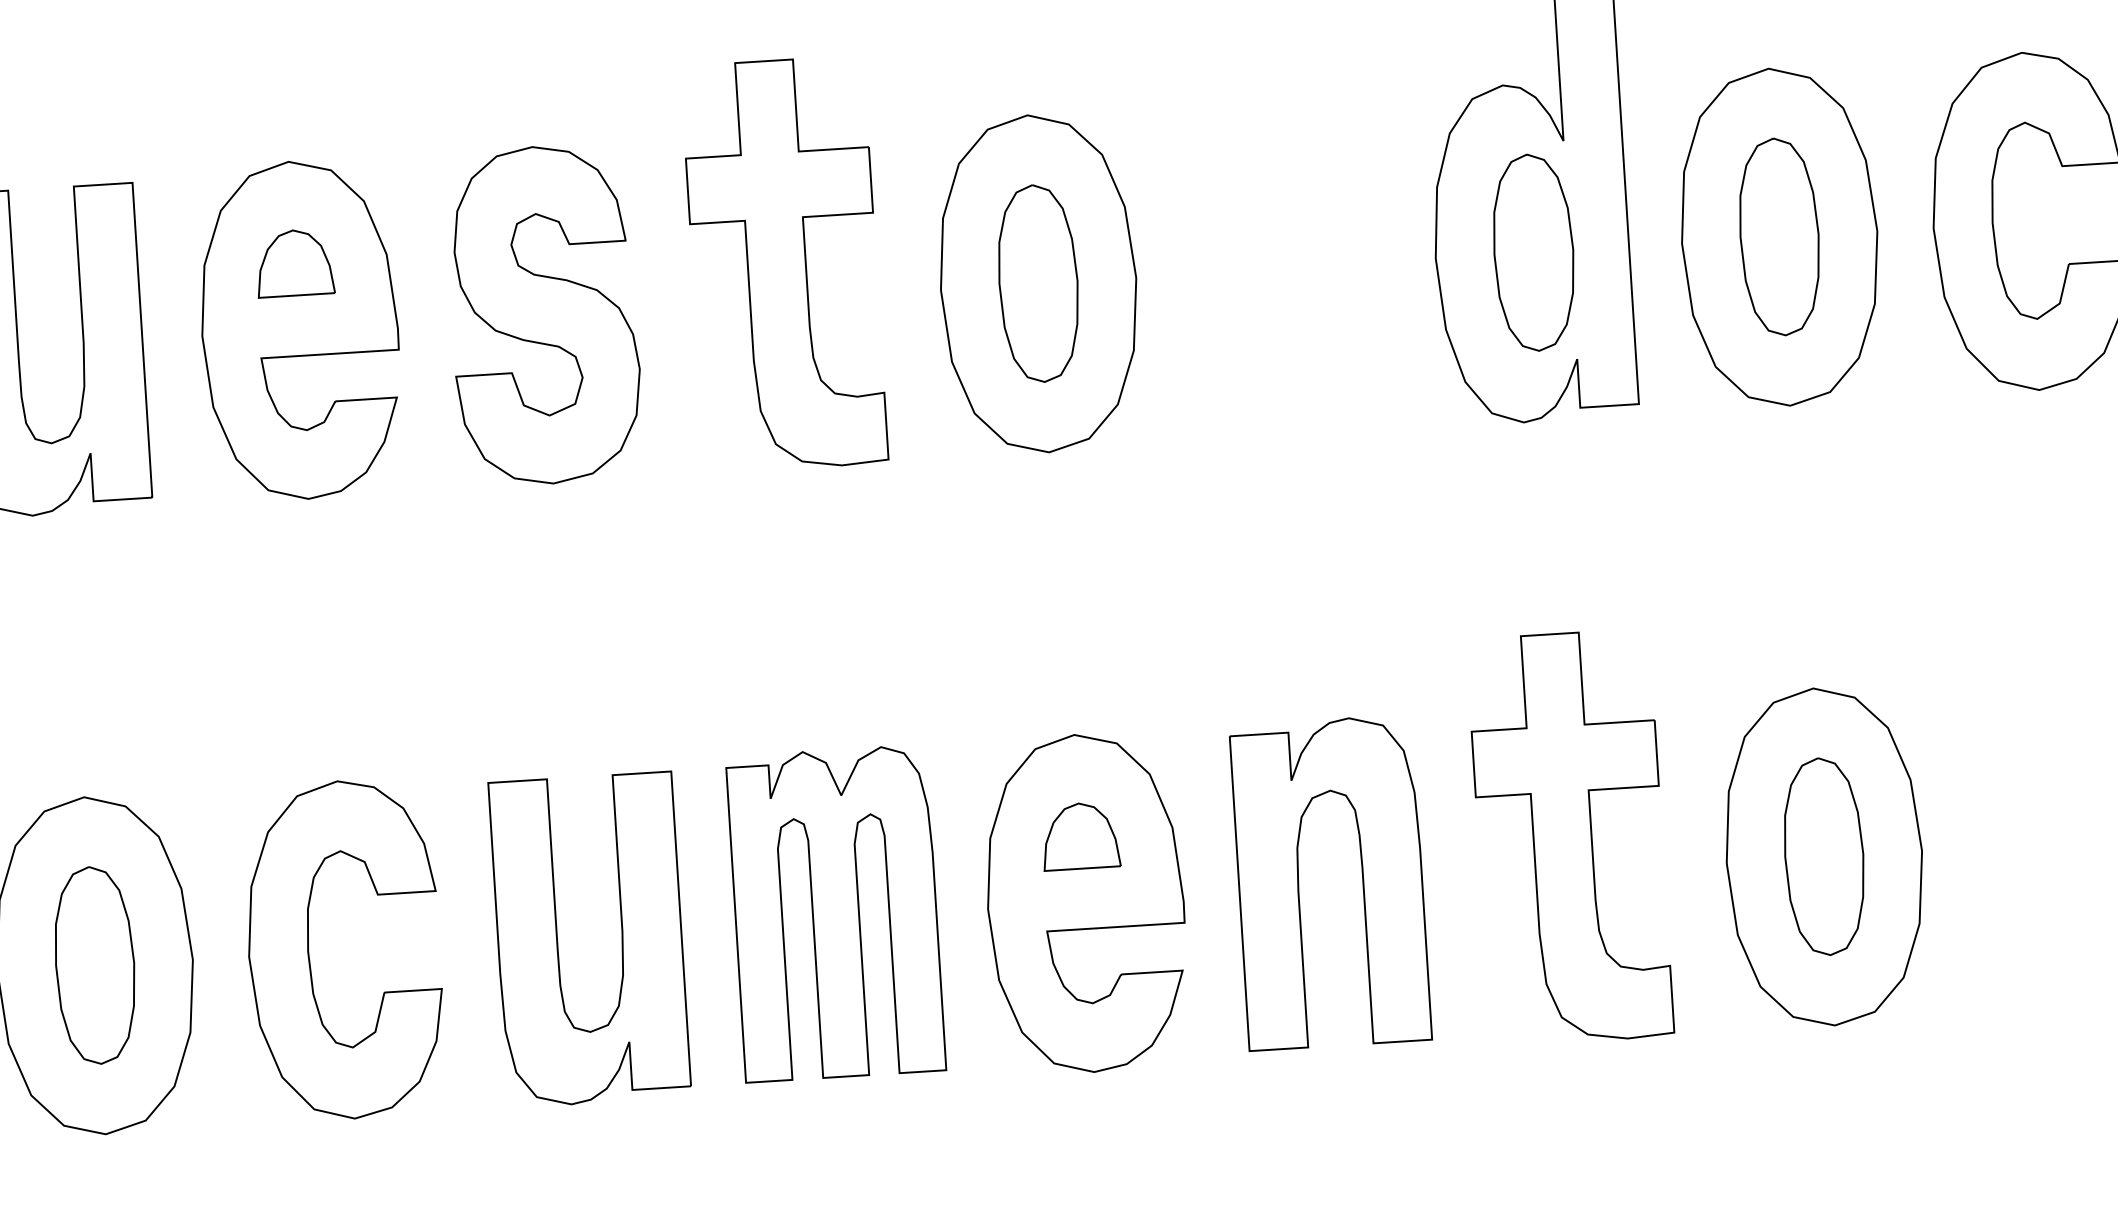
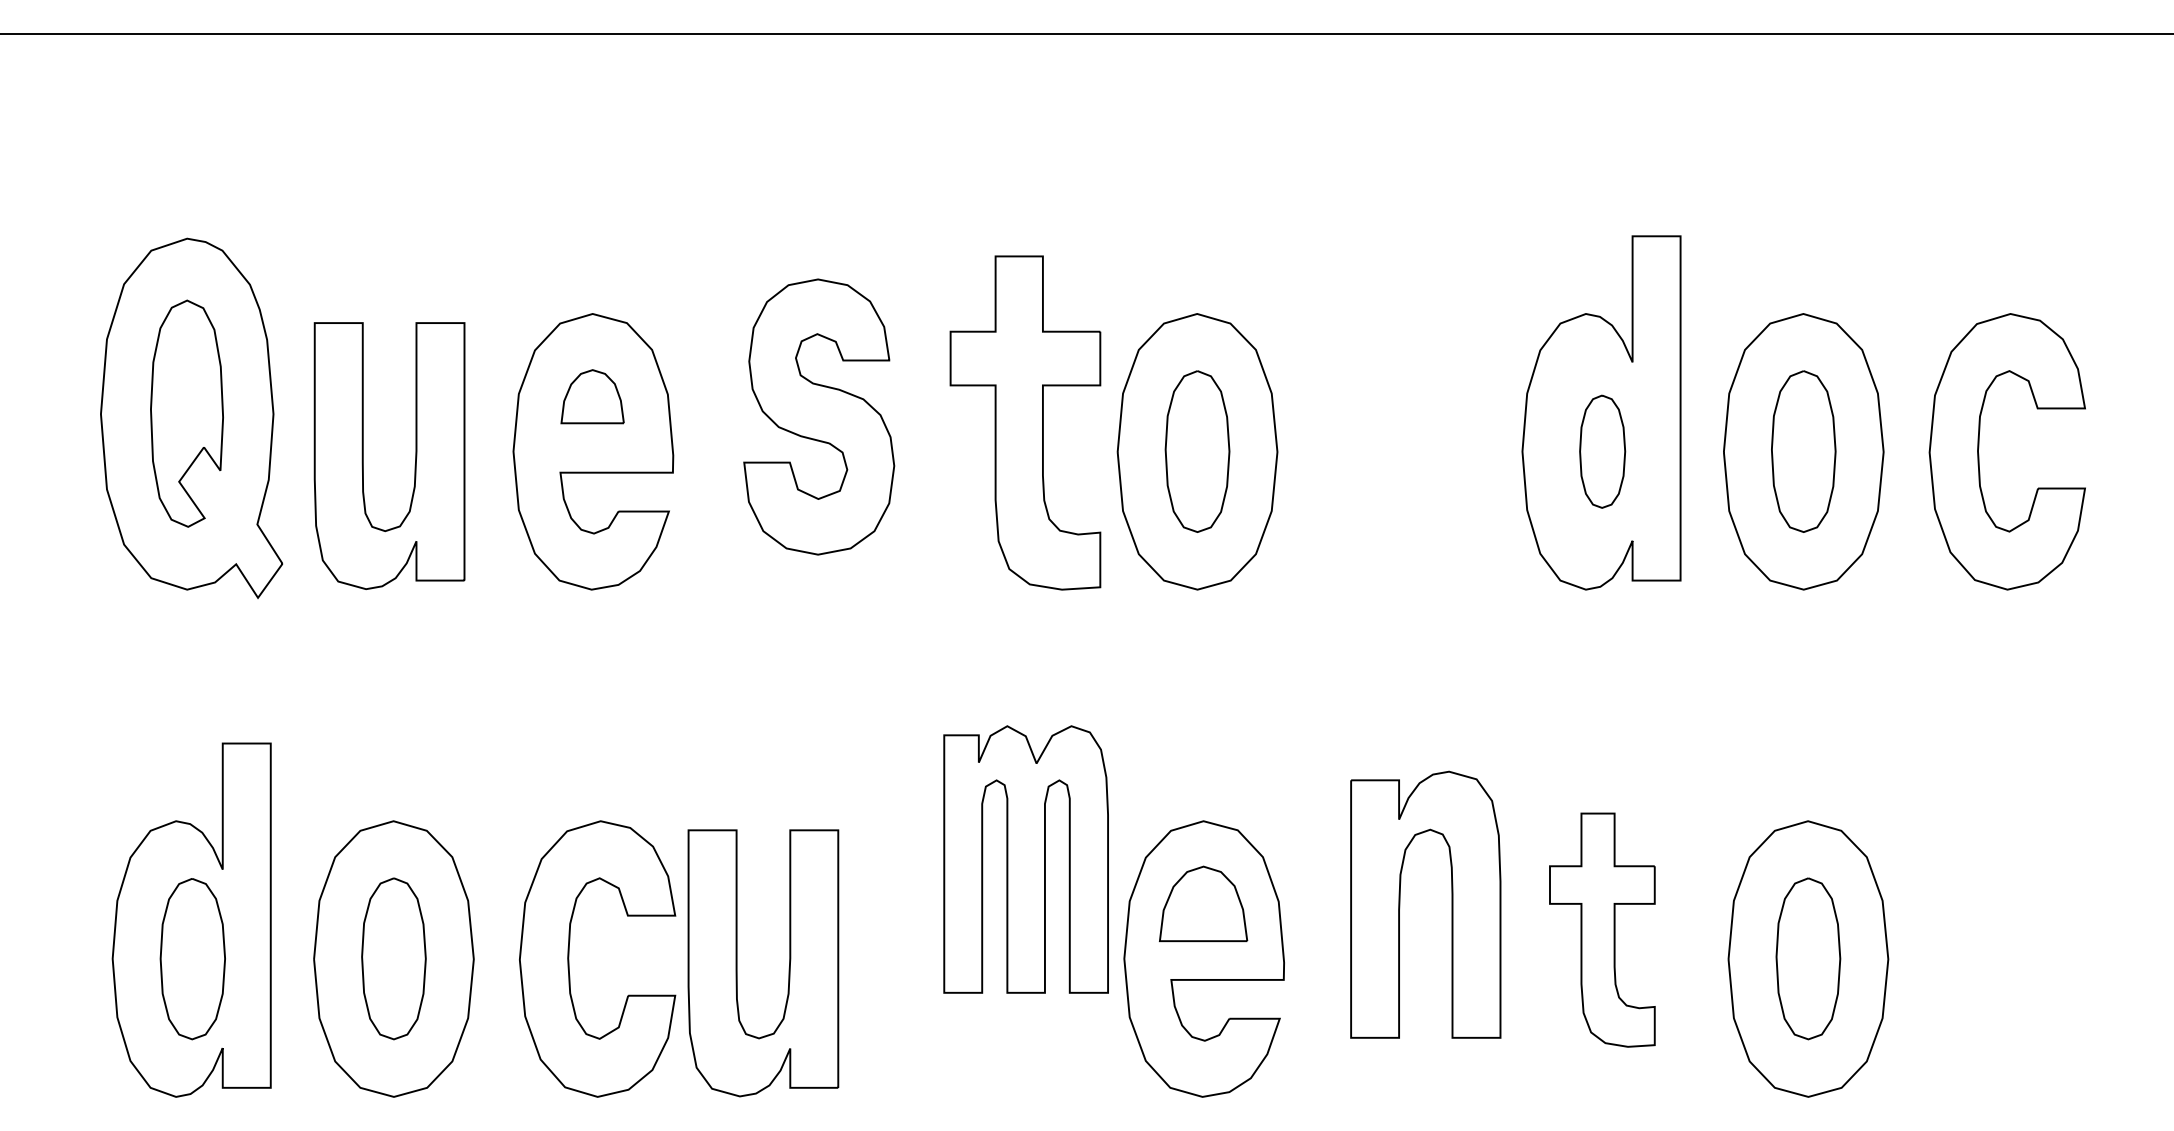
part: (1533, 252) -> (1602, 451), size x0.7
part: (784, 263) -> (1025, 422), moved
part: (544, 314) -> (819, 416), moved
part: (1080, 835) -> (1203, 903), size x1.4
part: (1570, 836) -> (1602, 929), size x0.7
part: (1299, 884) -> (1400, 904), moved
part: (835, 913) -> (1025, 859), moved
part: (621, 944) -> (788, 968), moved

